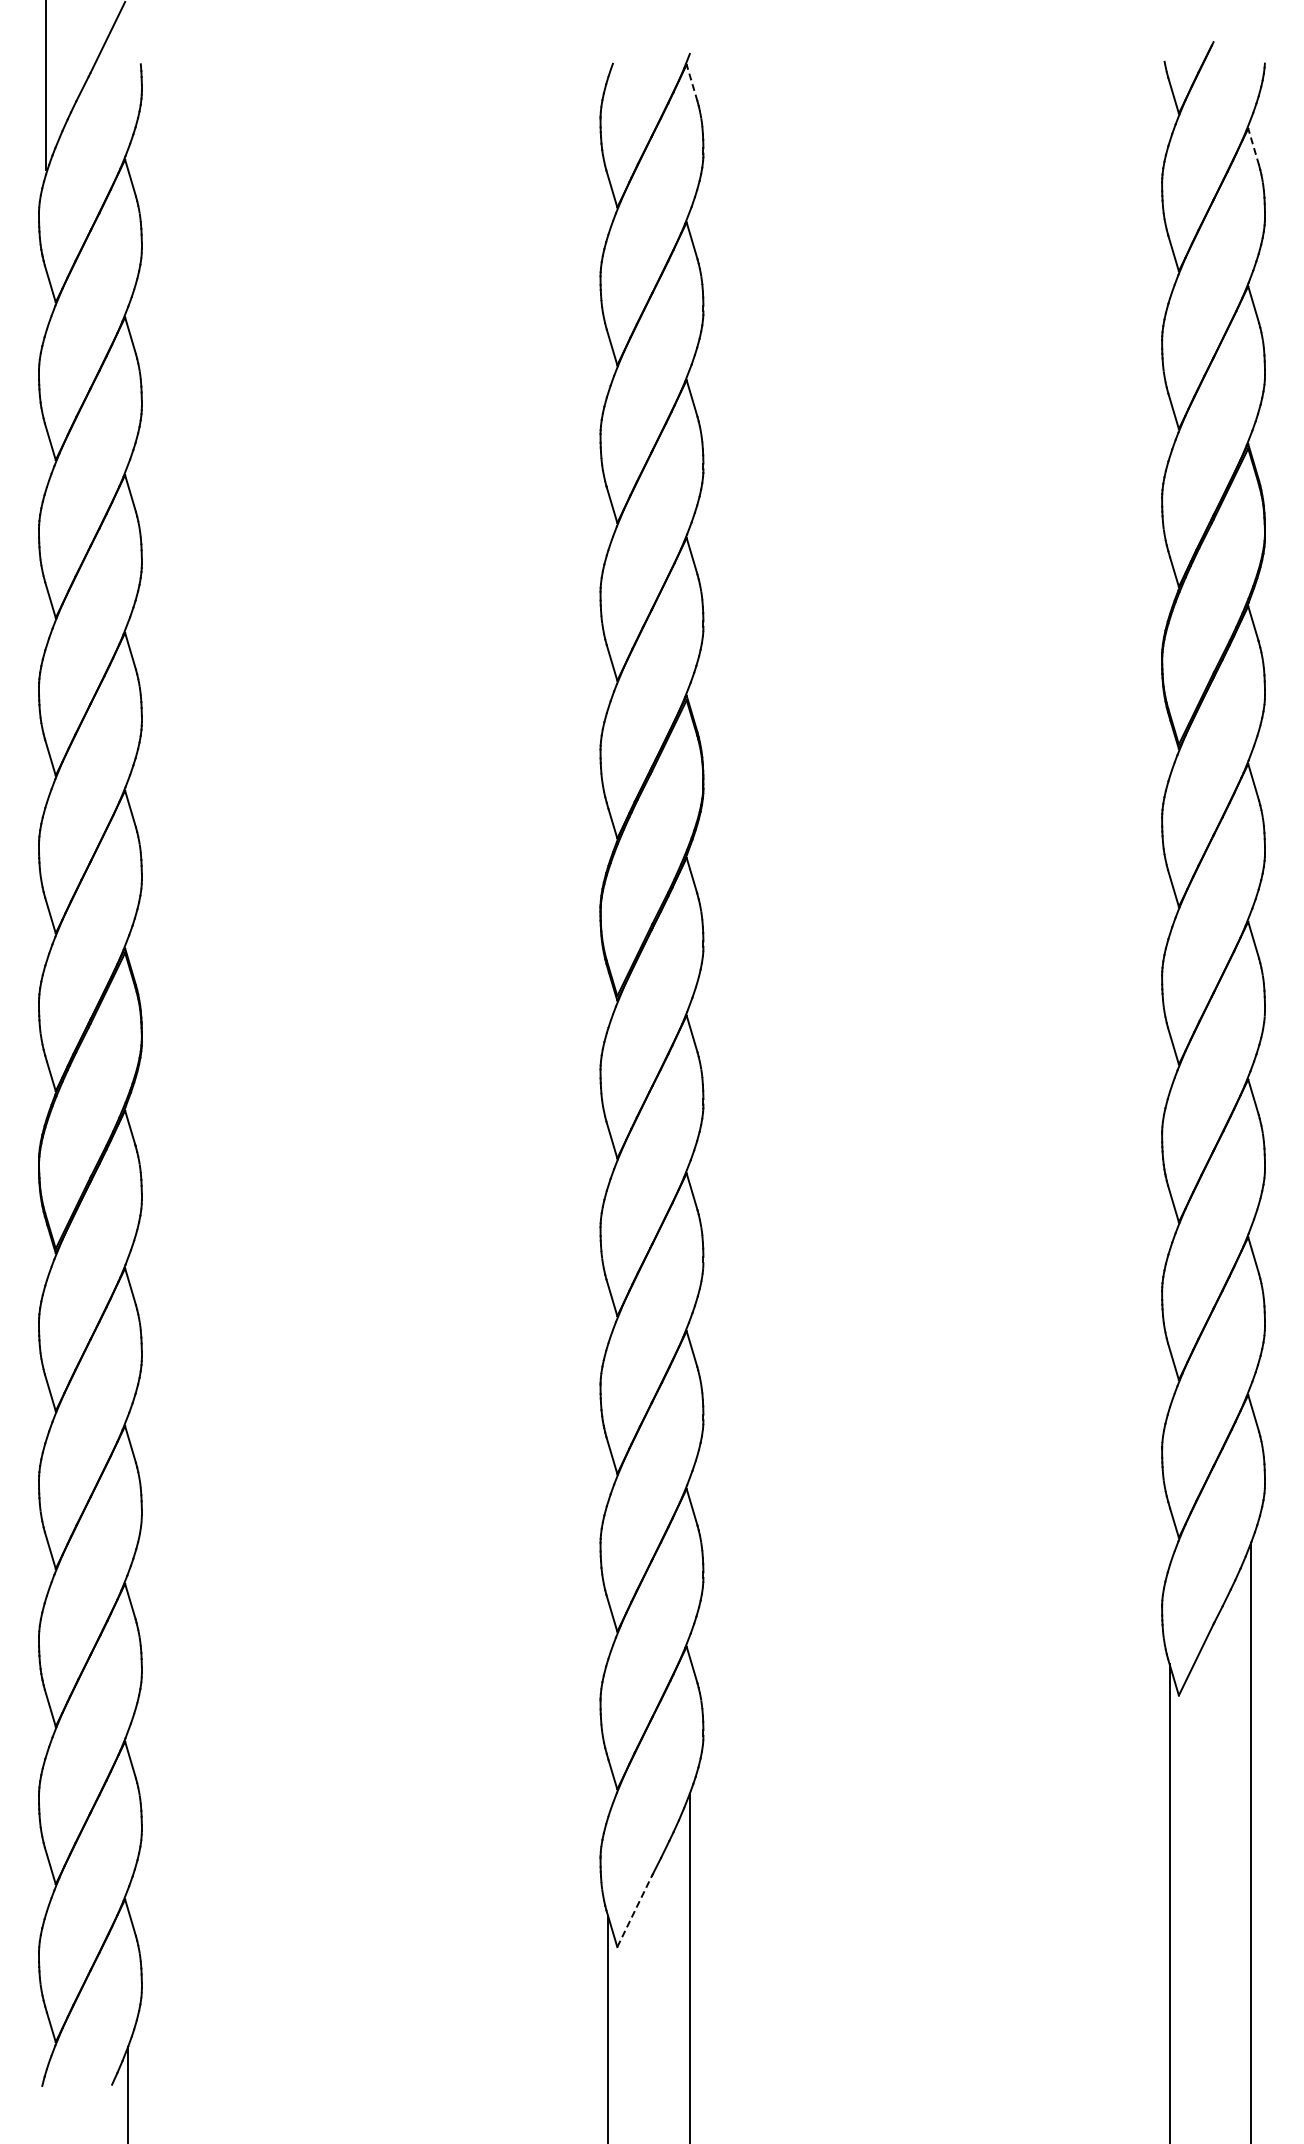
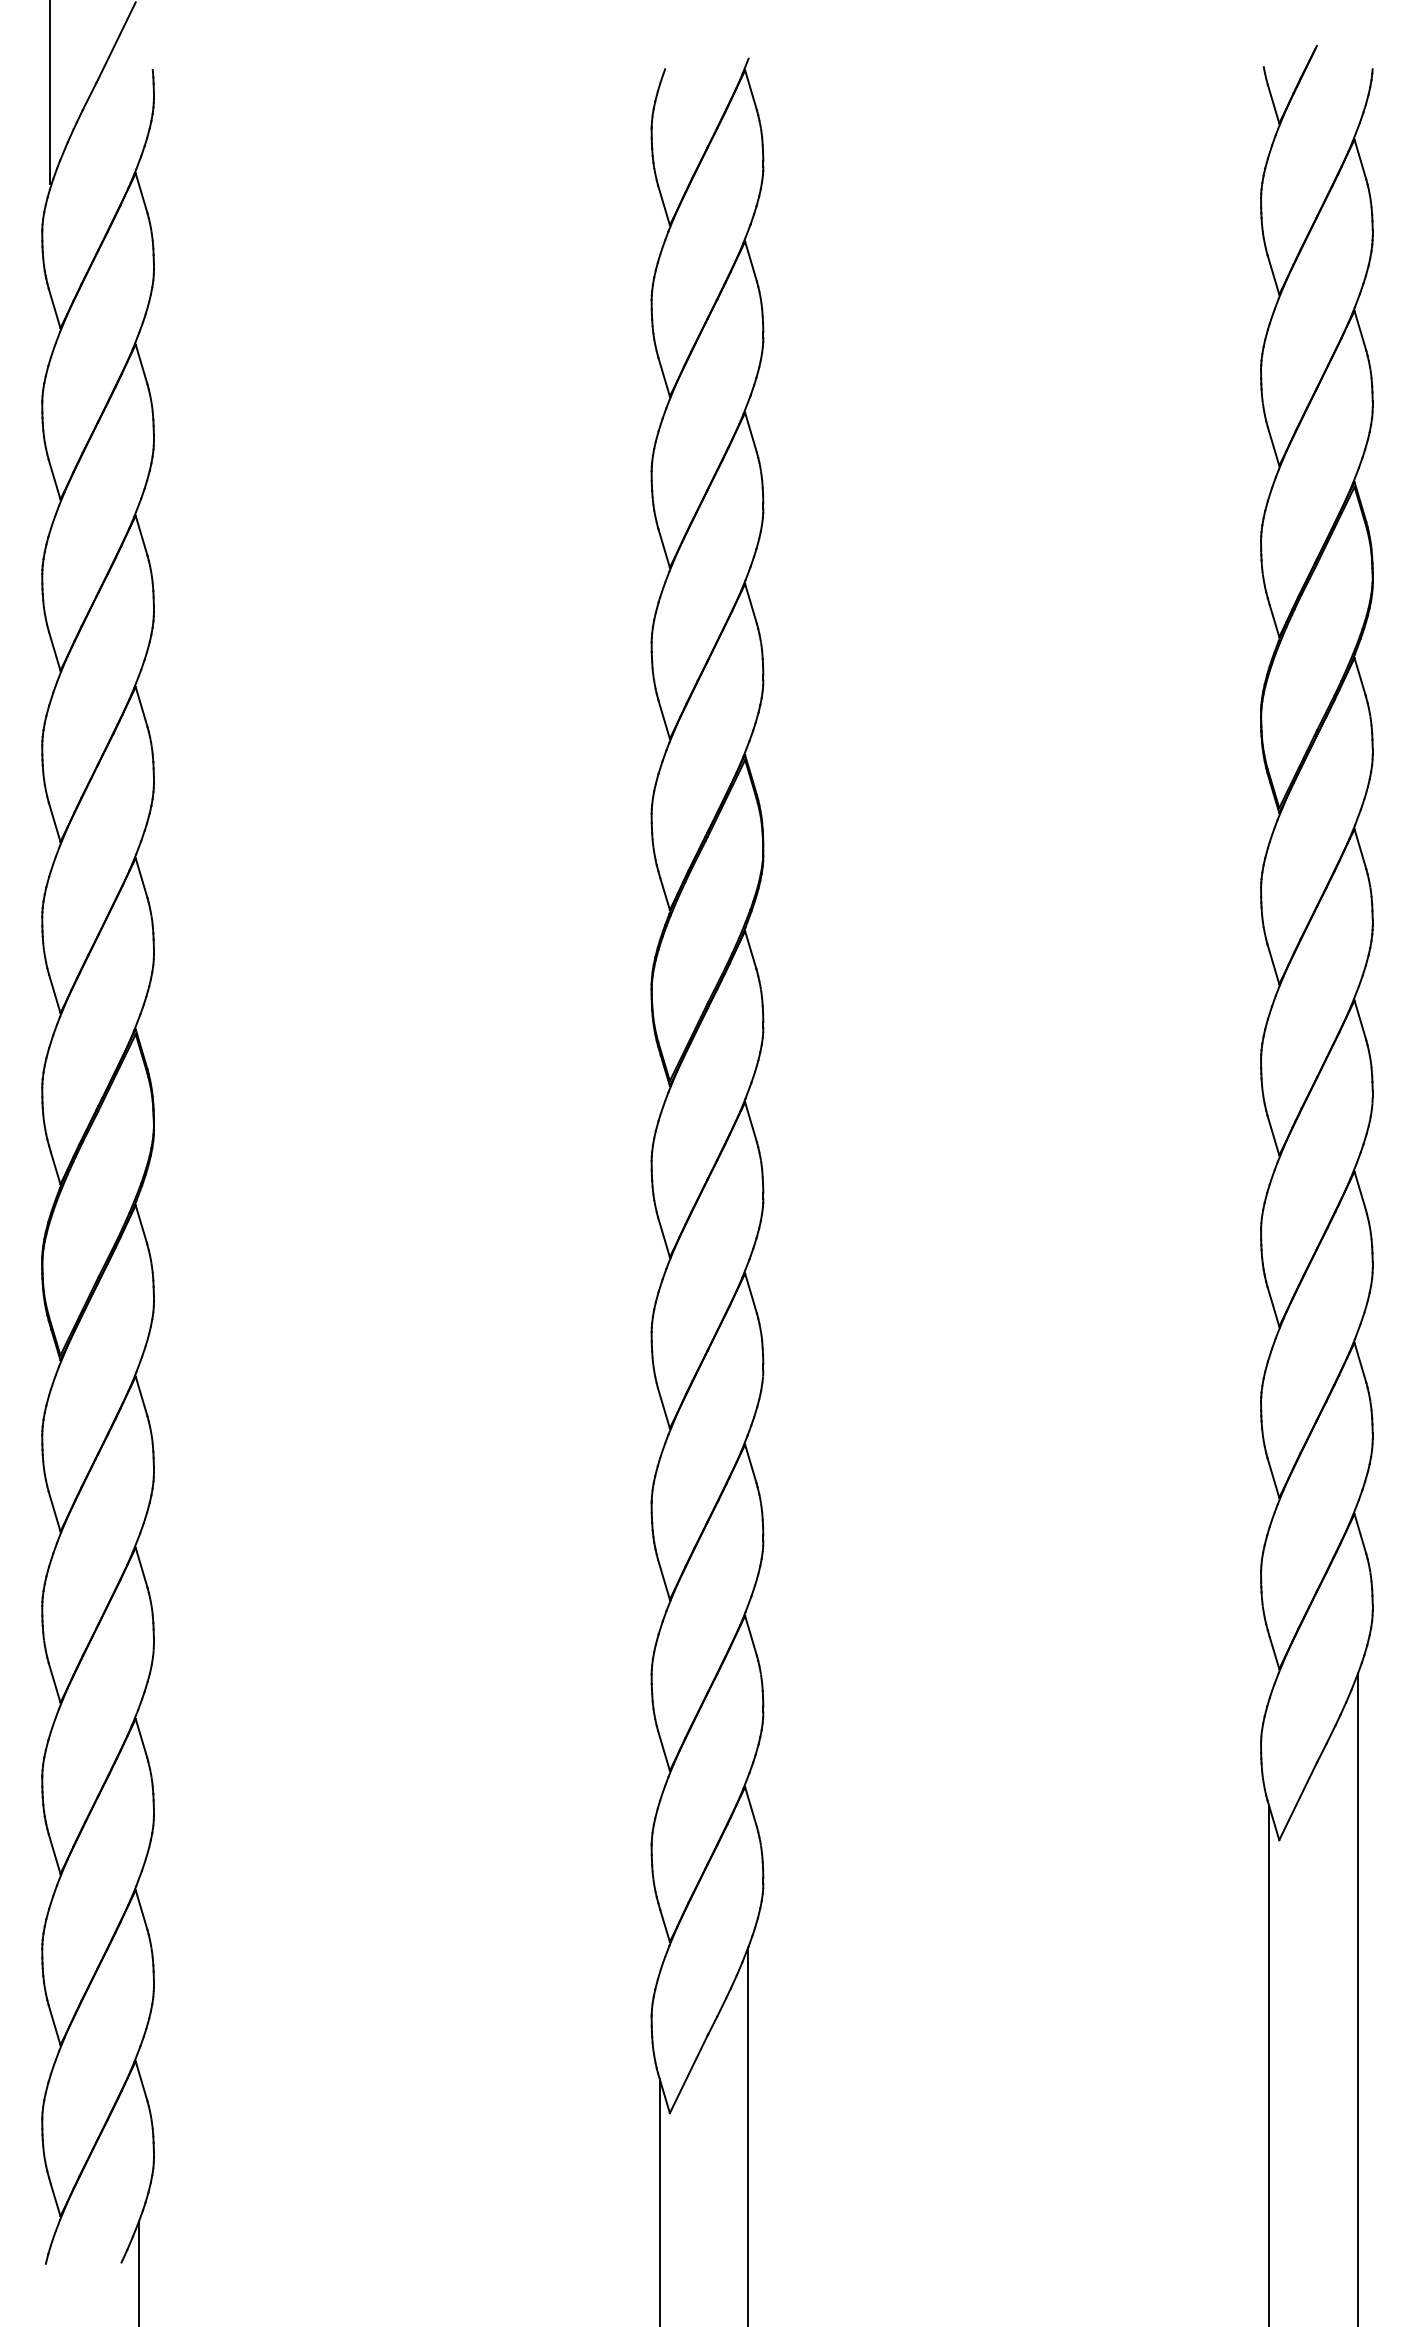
line: (691, 82) -> (750, 89), dashed -> solid
line: (1253, 146) -> (1360, 159), dashed -> solid
line: (634, 1911) -> (688, 2074), dashed -> solid

